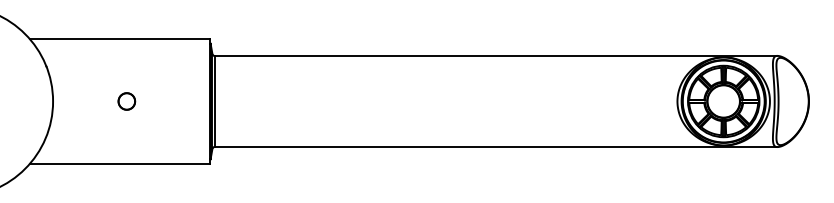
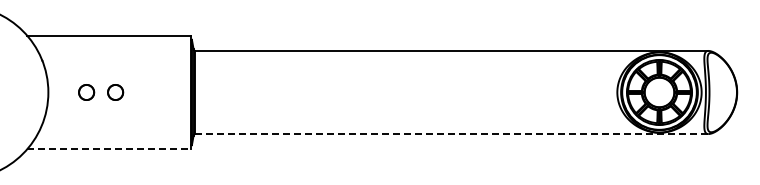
part: (94, 101) -> (86, 92), added
line: (496, 147) -> (452, 134), solid -> dashed
line: (120, 164) -> (109, 149), solid -> dashed

